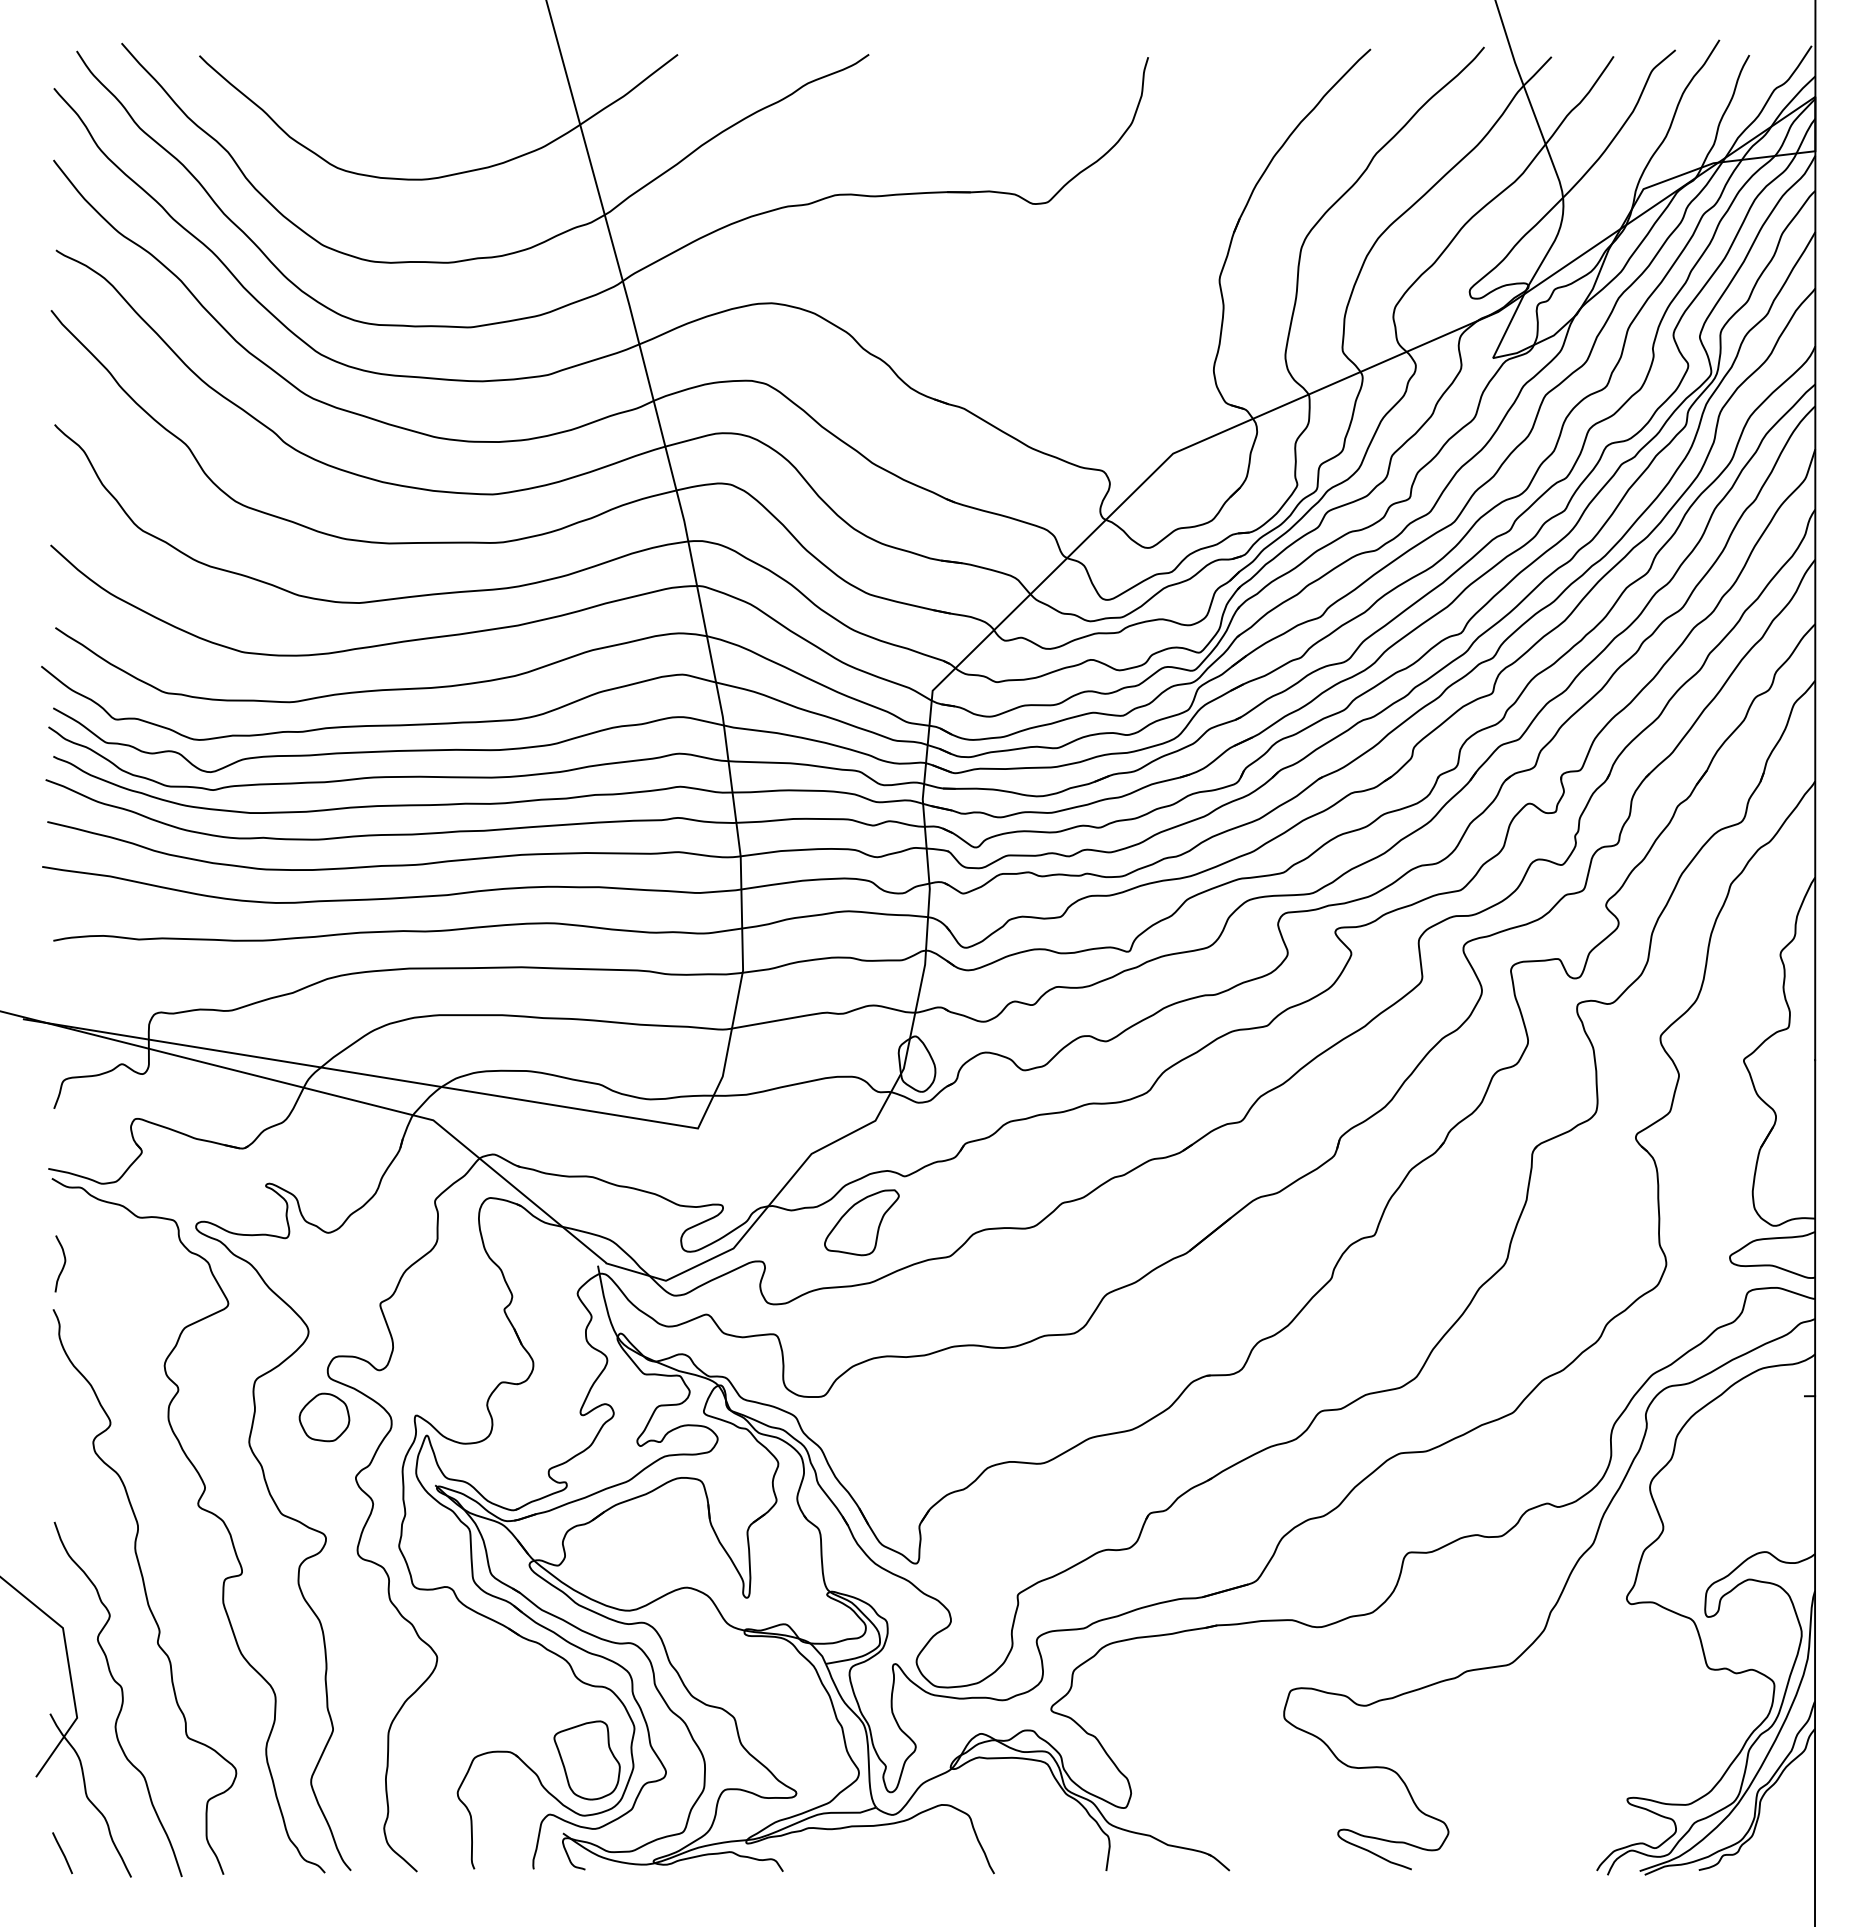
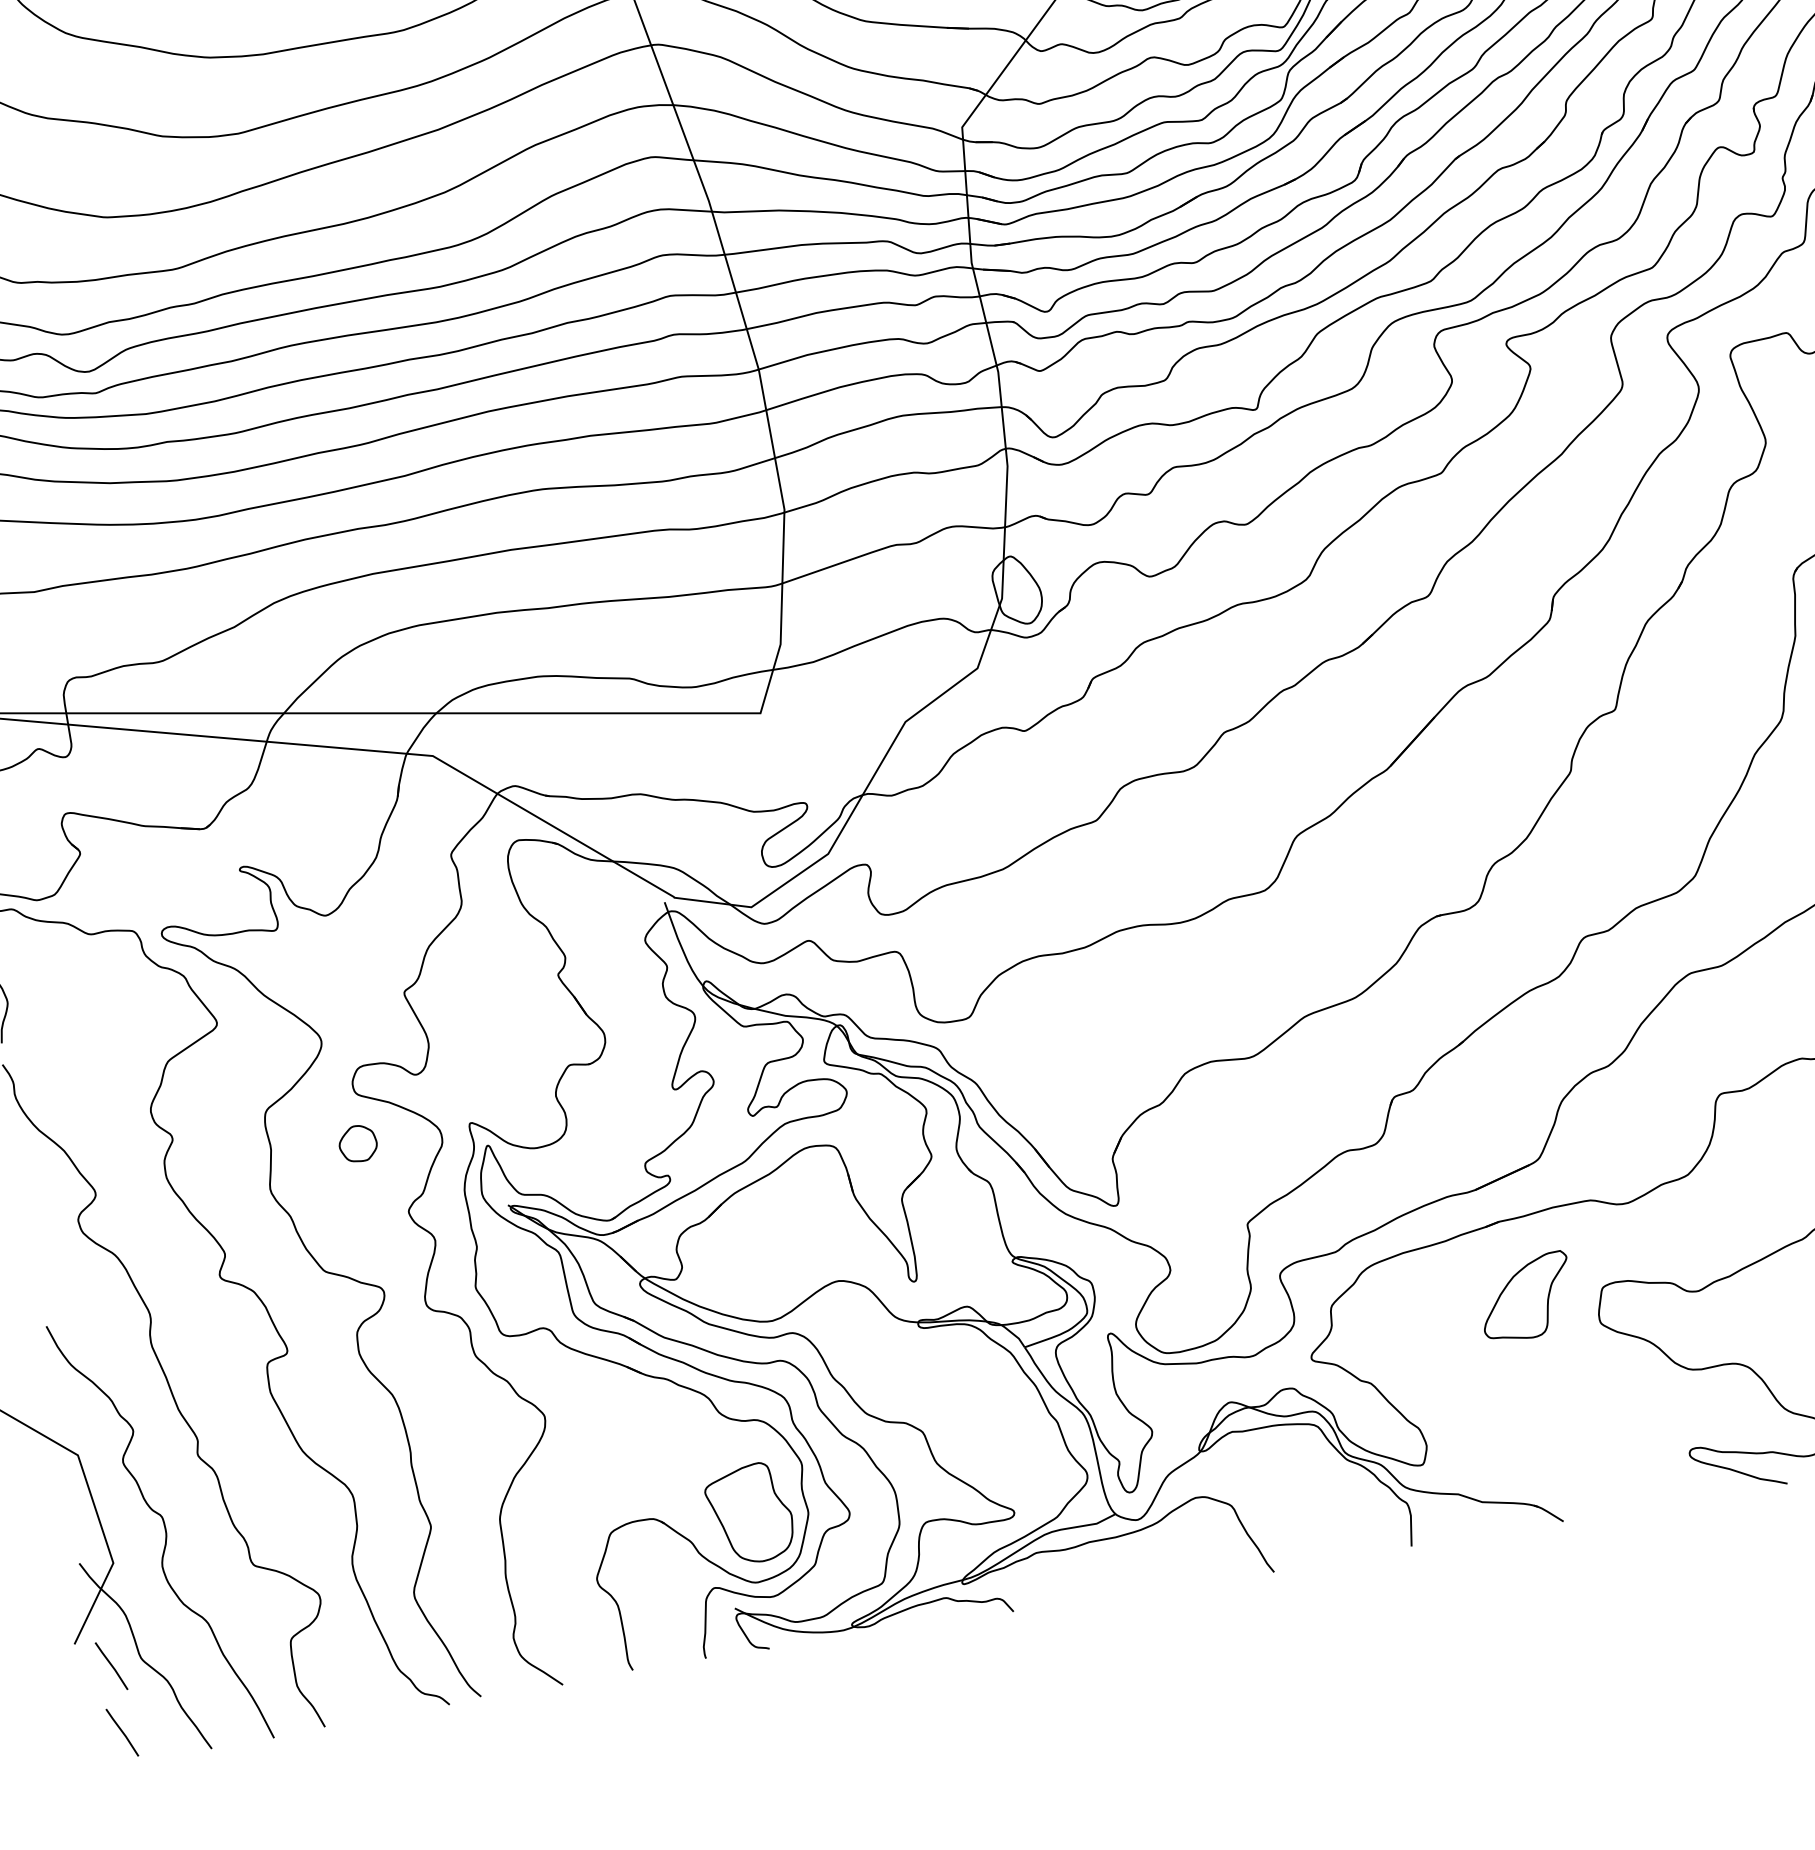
part: (861, 1222) -> (1525, 1297), moved
part: (324, 1417) -> (358, 1143), size x0.6
line: (62, 1799) -> (111, 1666), added

